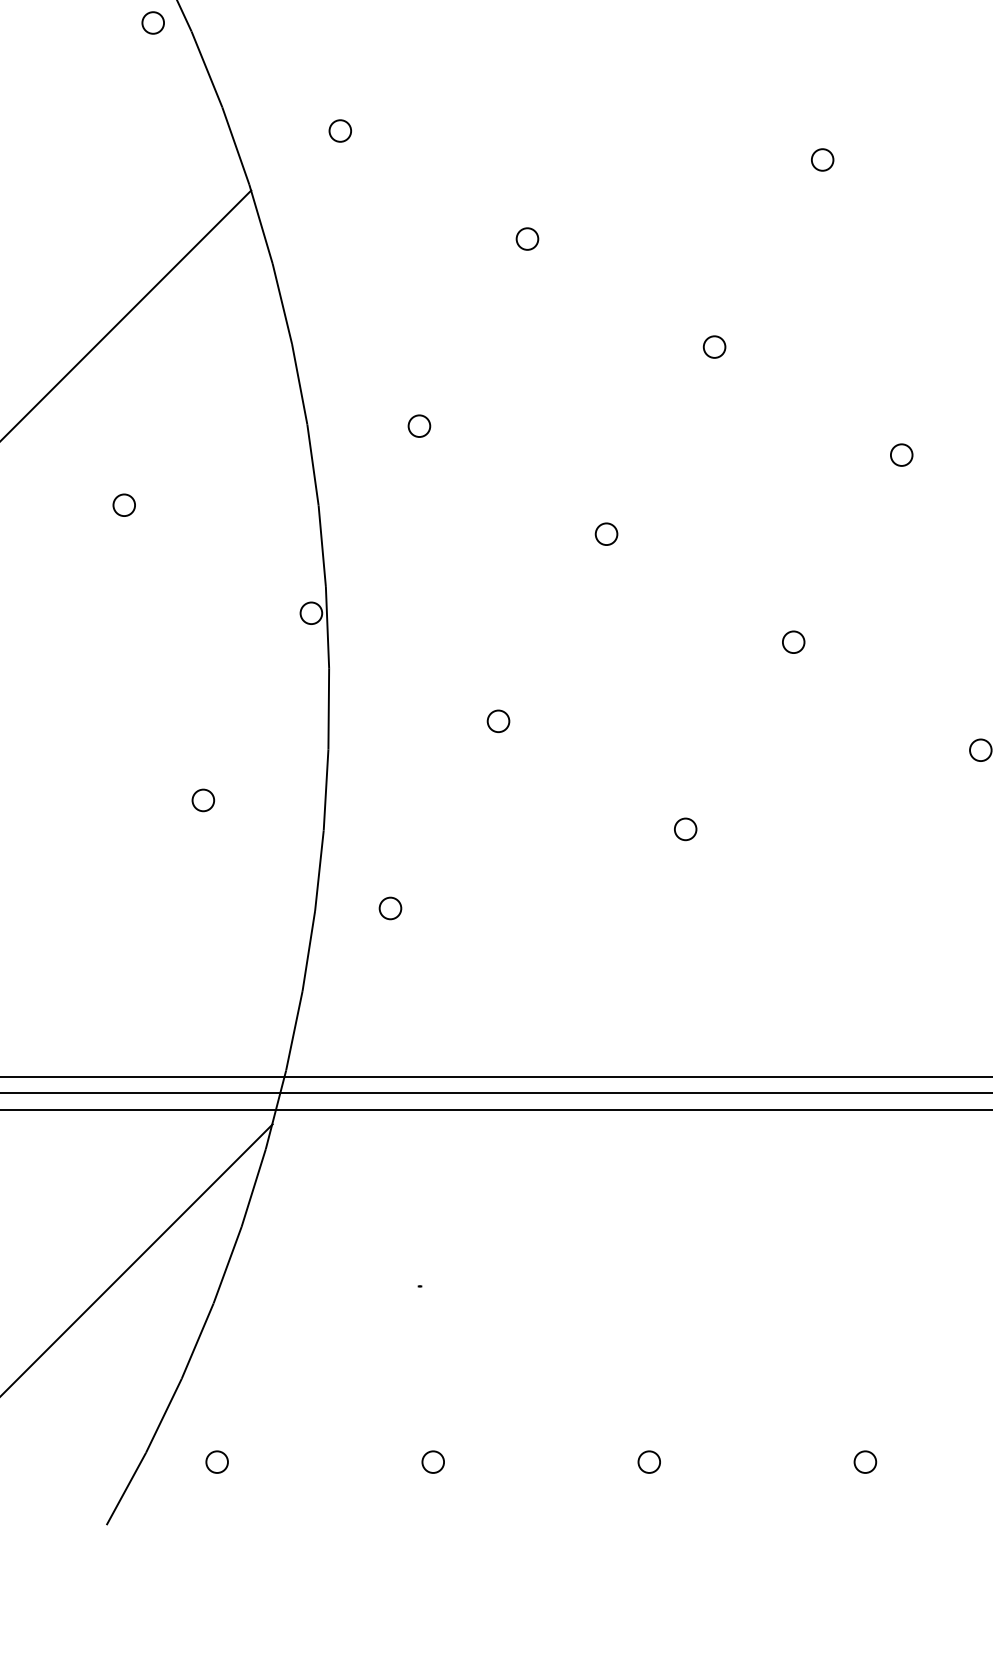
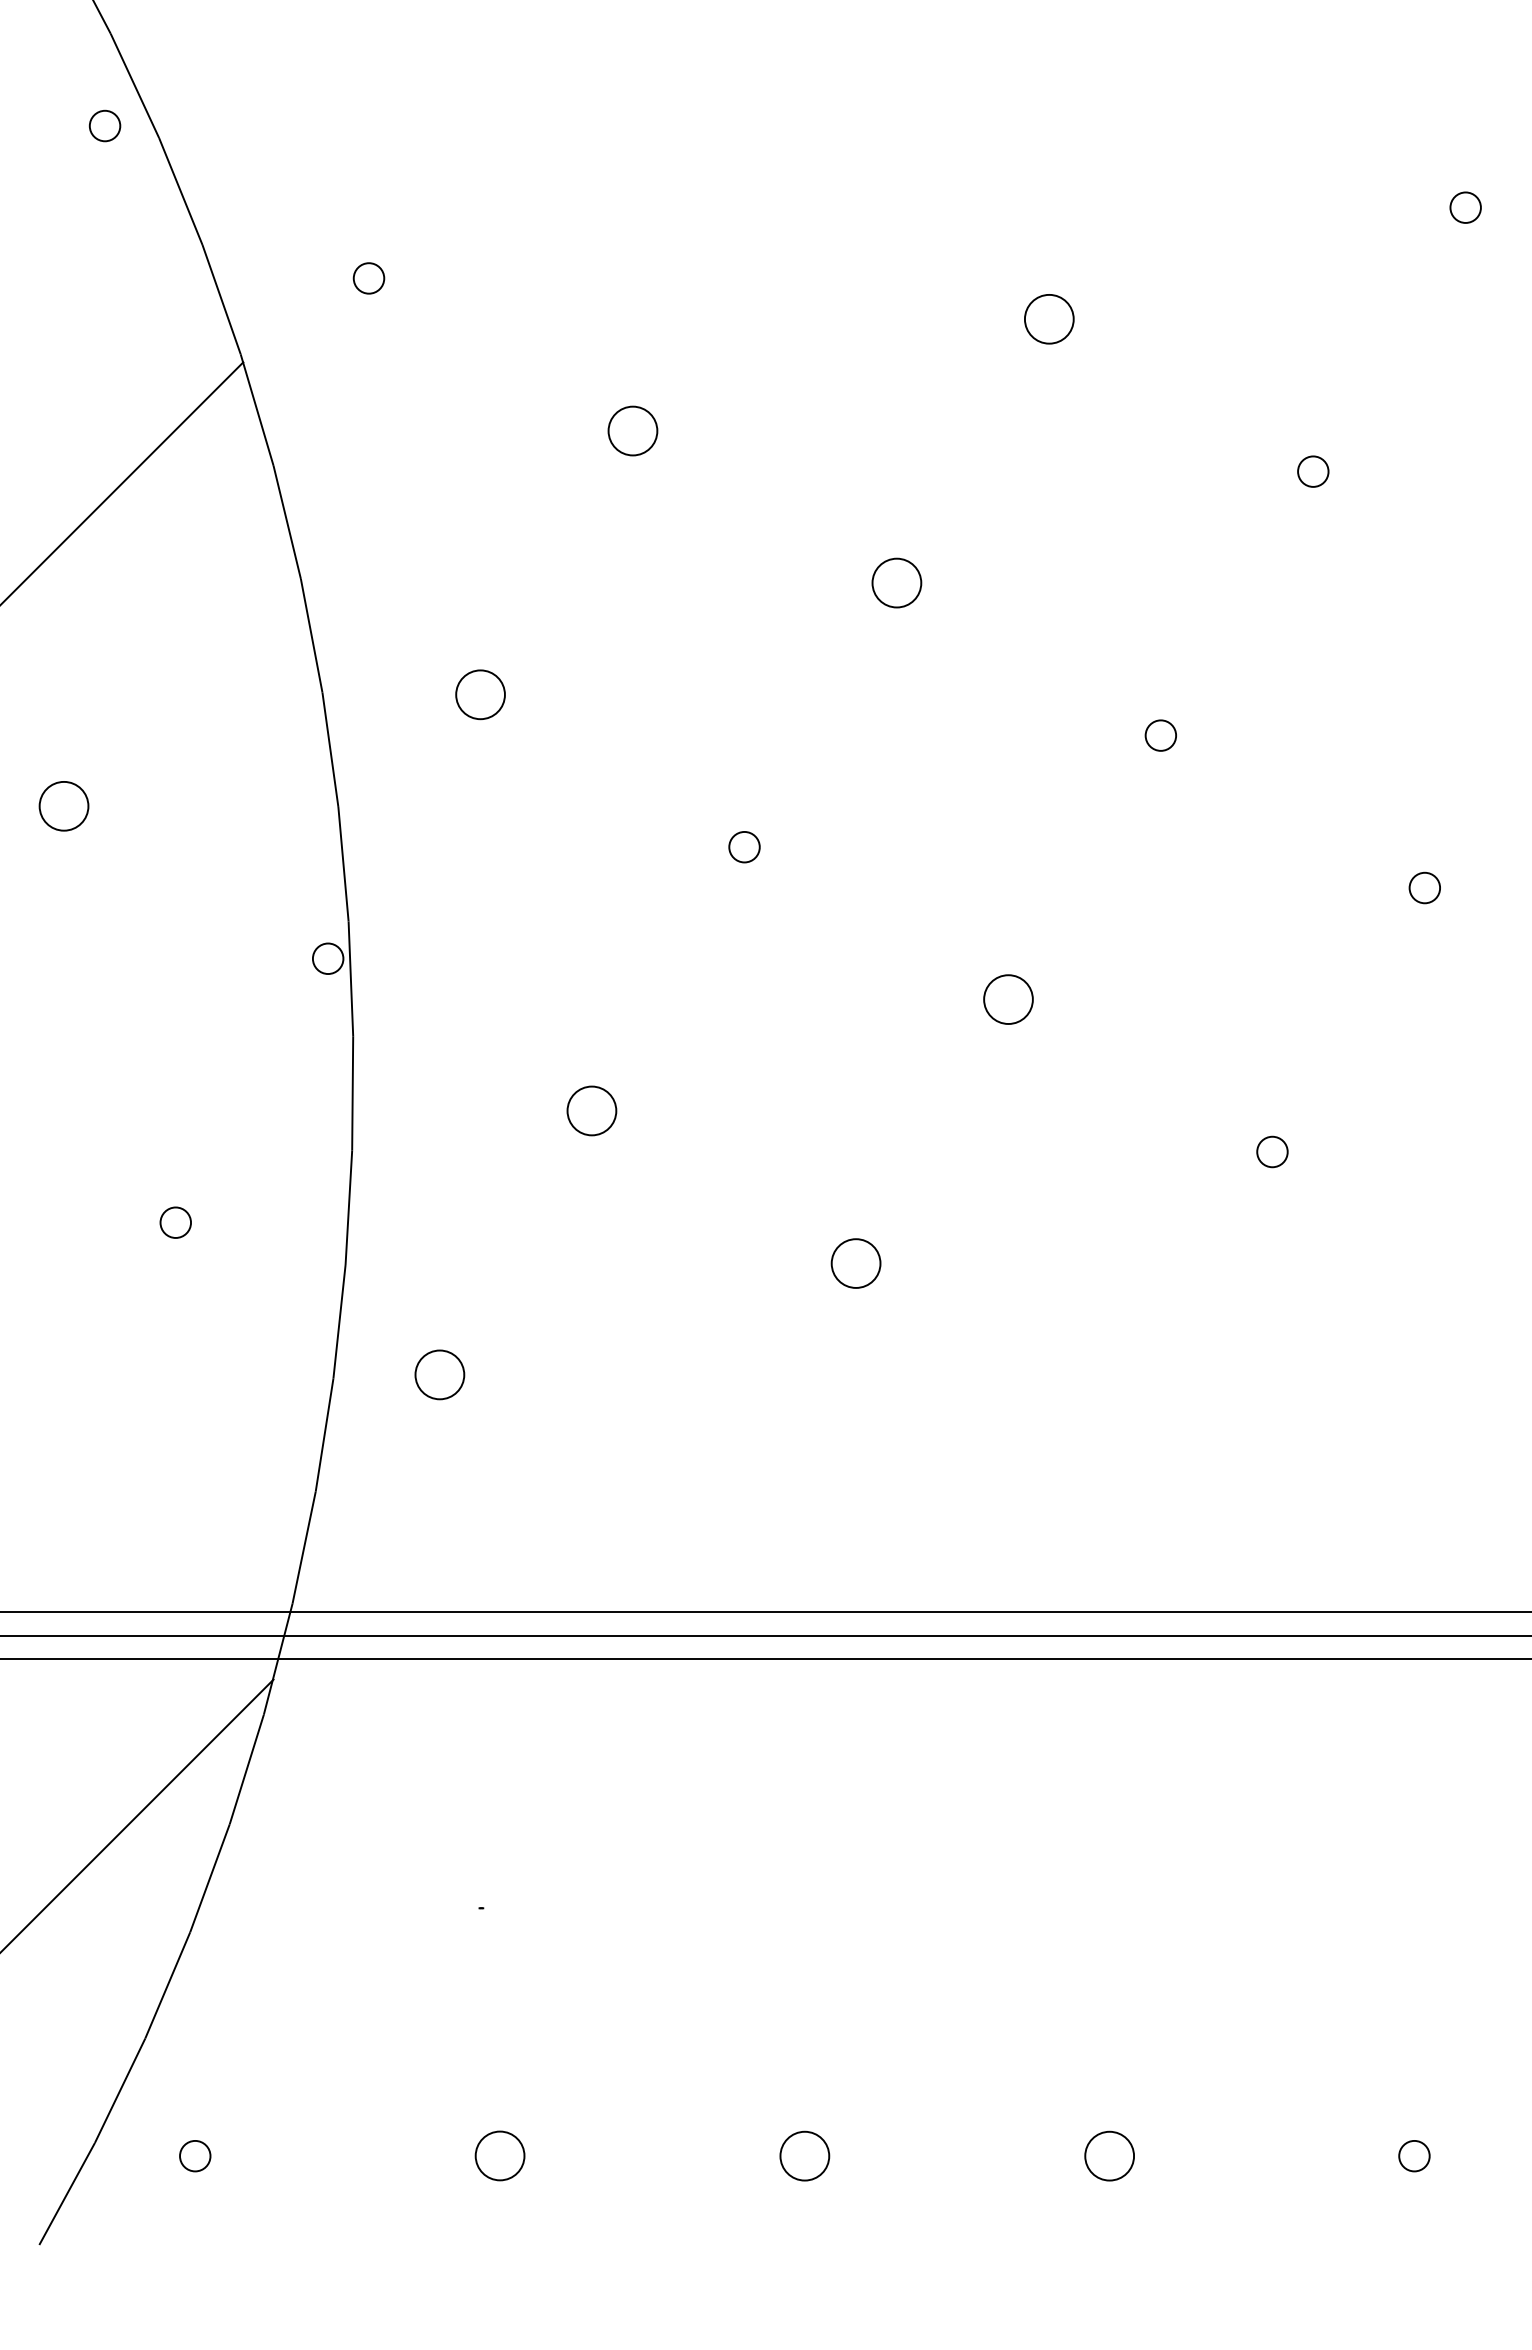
circle: (822, 160) -> (1049, 319), size x1.6
circle: (527, 238) -> (632, 430), size x1.6
circle: (714, 347) -> (896, 583), size x1.6
circle: (419, 425) -> (480, 694), size x1.6
circle: (124, 505) -> (64, 806), size x1.6
circle: (793, 642) -> (1008, 999), size x1.6
circle: (498, 721) -> (592, 1111), size x1.6
circle: (685, 829) -> (855, 1263), size x1.6
circle: (390, 908) -> (439, 1375), size x1.6
circle: (649, 1461) -> (804, 2155), size x1.6
circle: (865, 1461) -> (1109, 2155), size x1.6
circle: (432, 1462) -> (499, 2156), size x1.6

